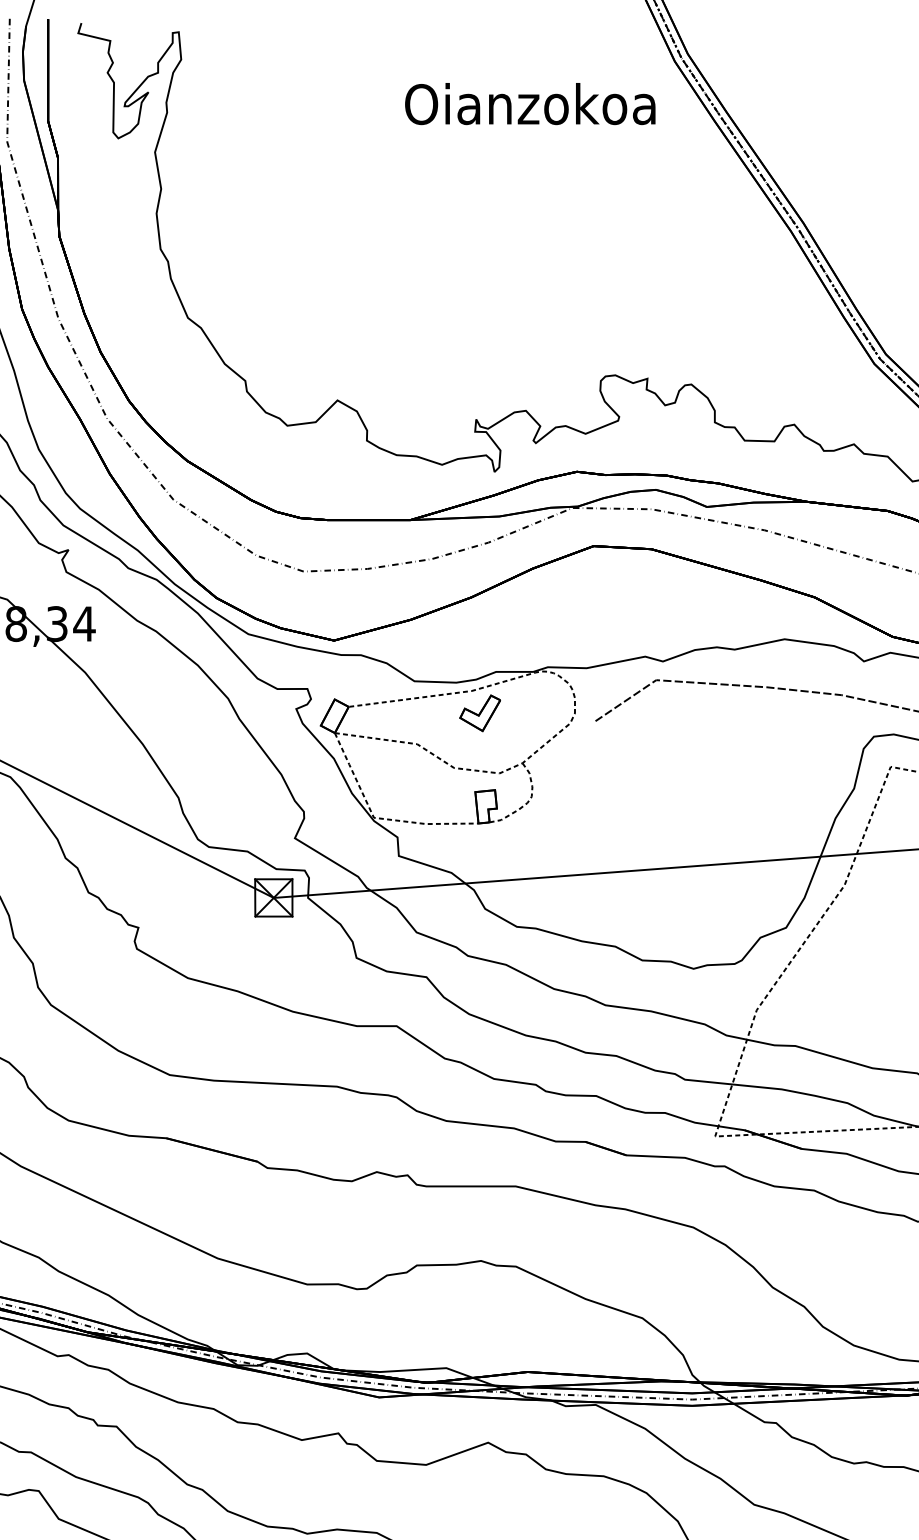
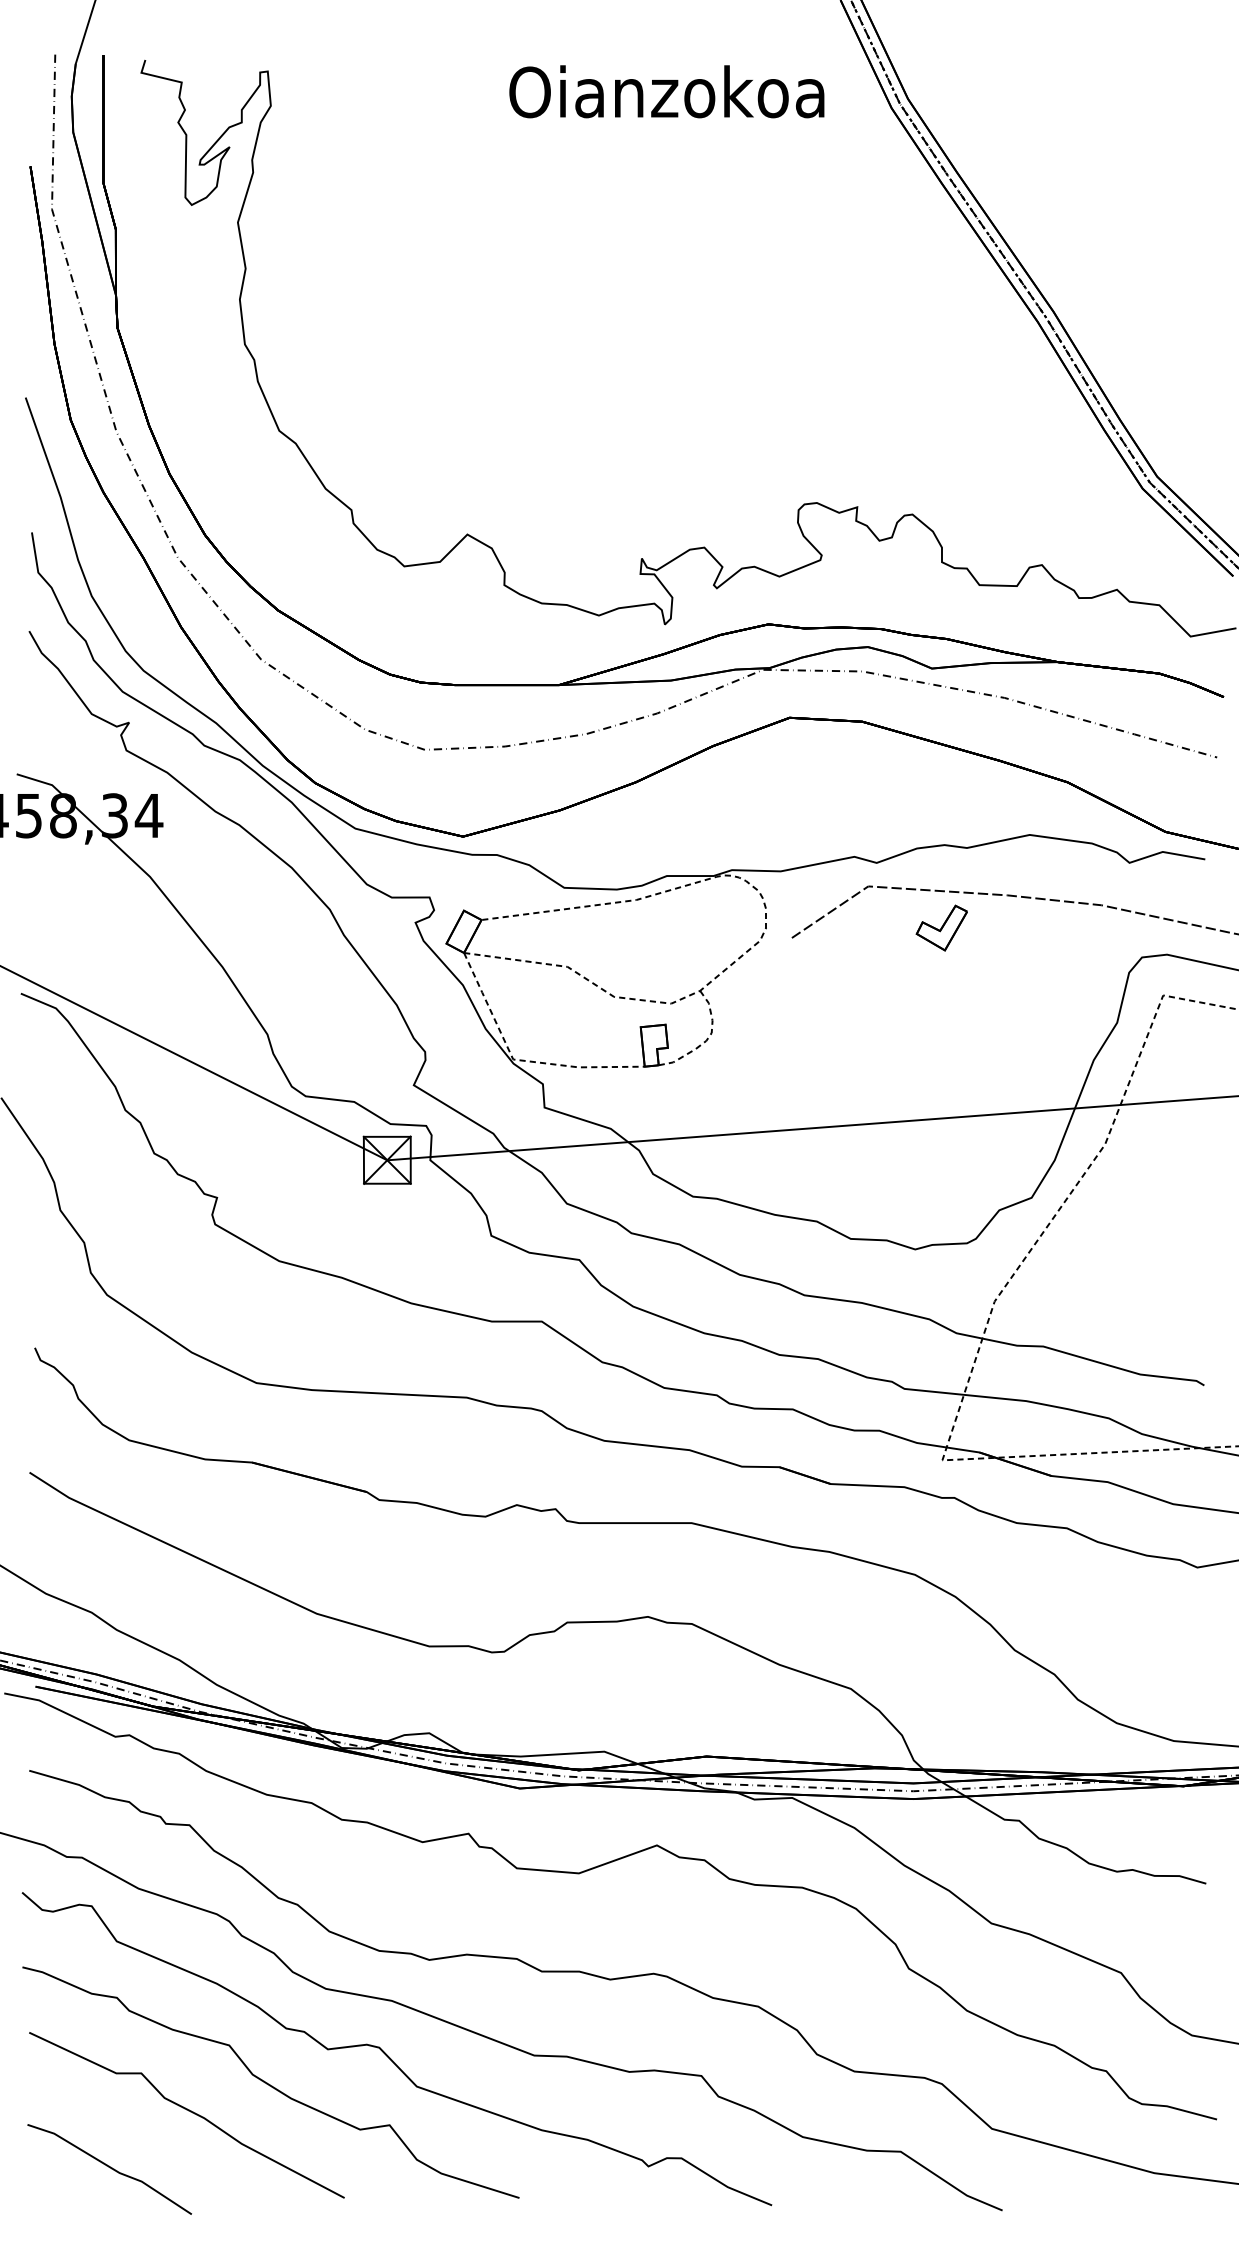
text: (530, 103) -> (666, 91), moved
part: (479, 712) -> (941, 927), moved

